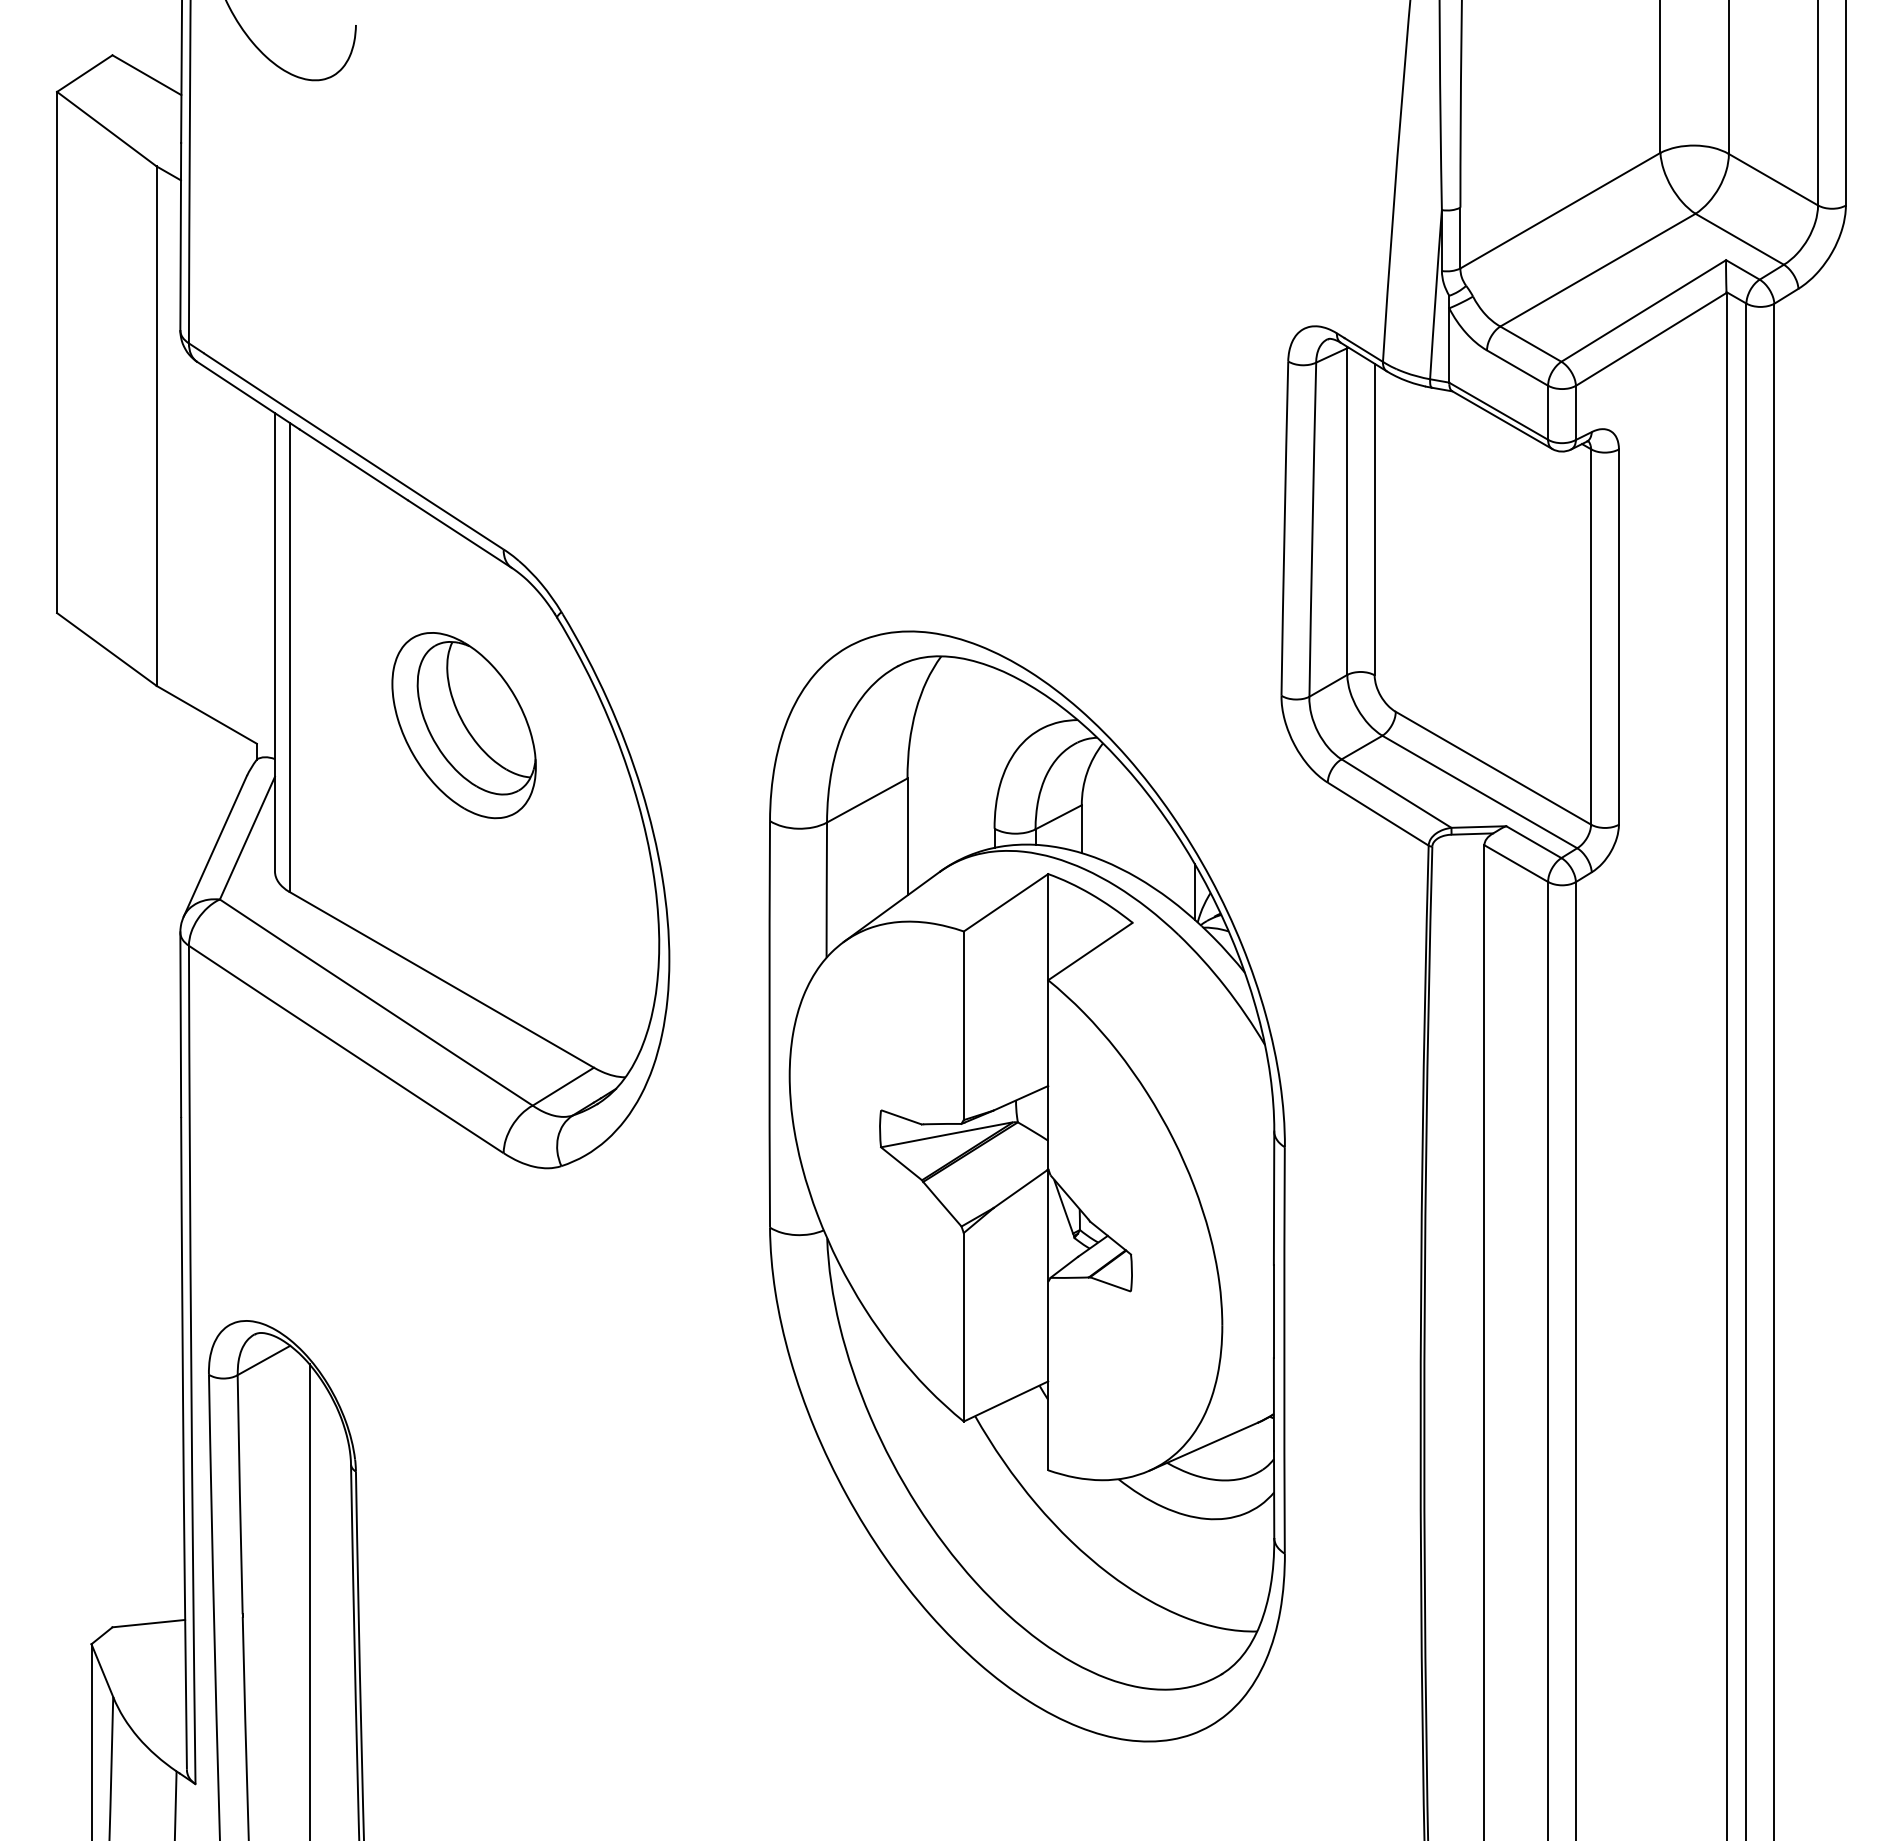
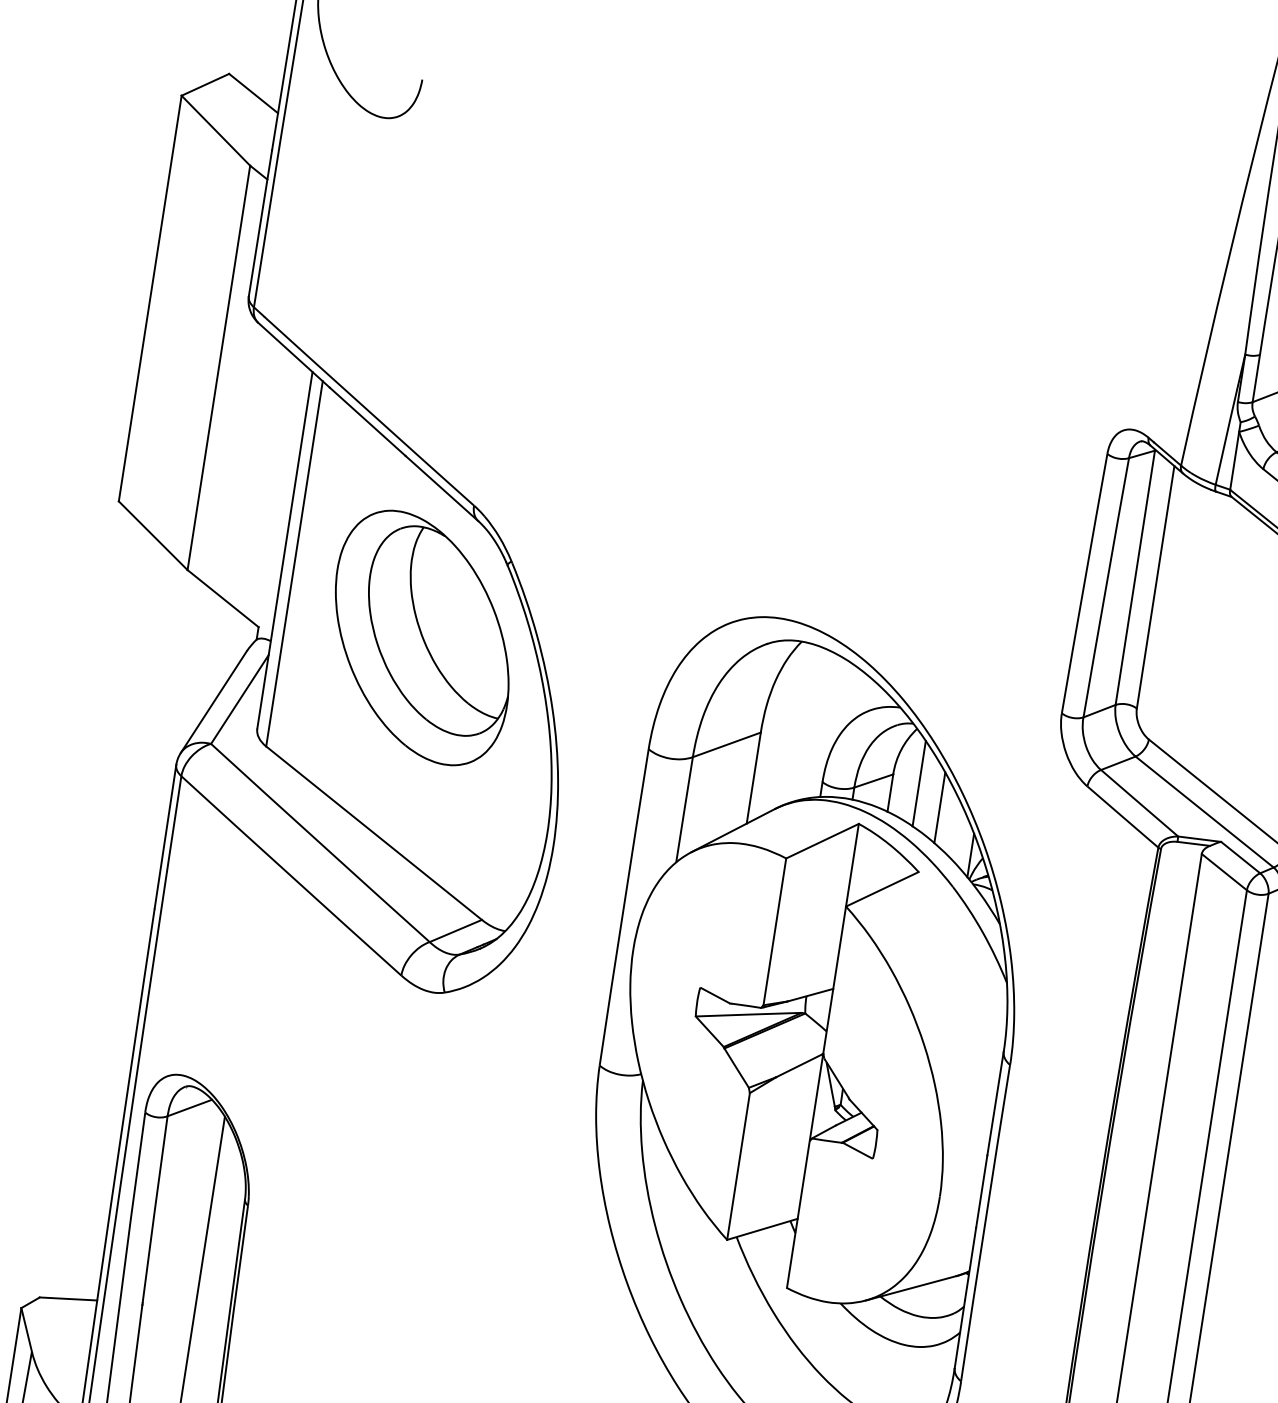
part: (463, 725) -> (421, 637), size x1.67
line: (1116, 811) -> (919, 783), added
line: (1146, 837) -> (939, 807), added

